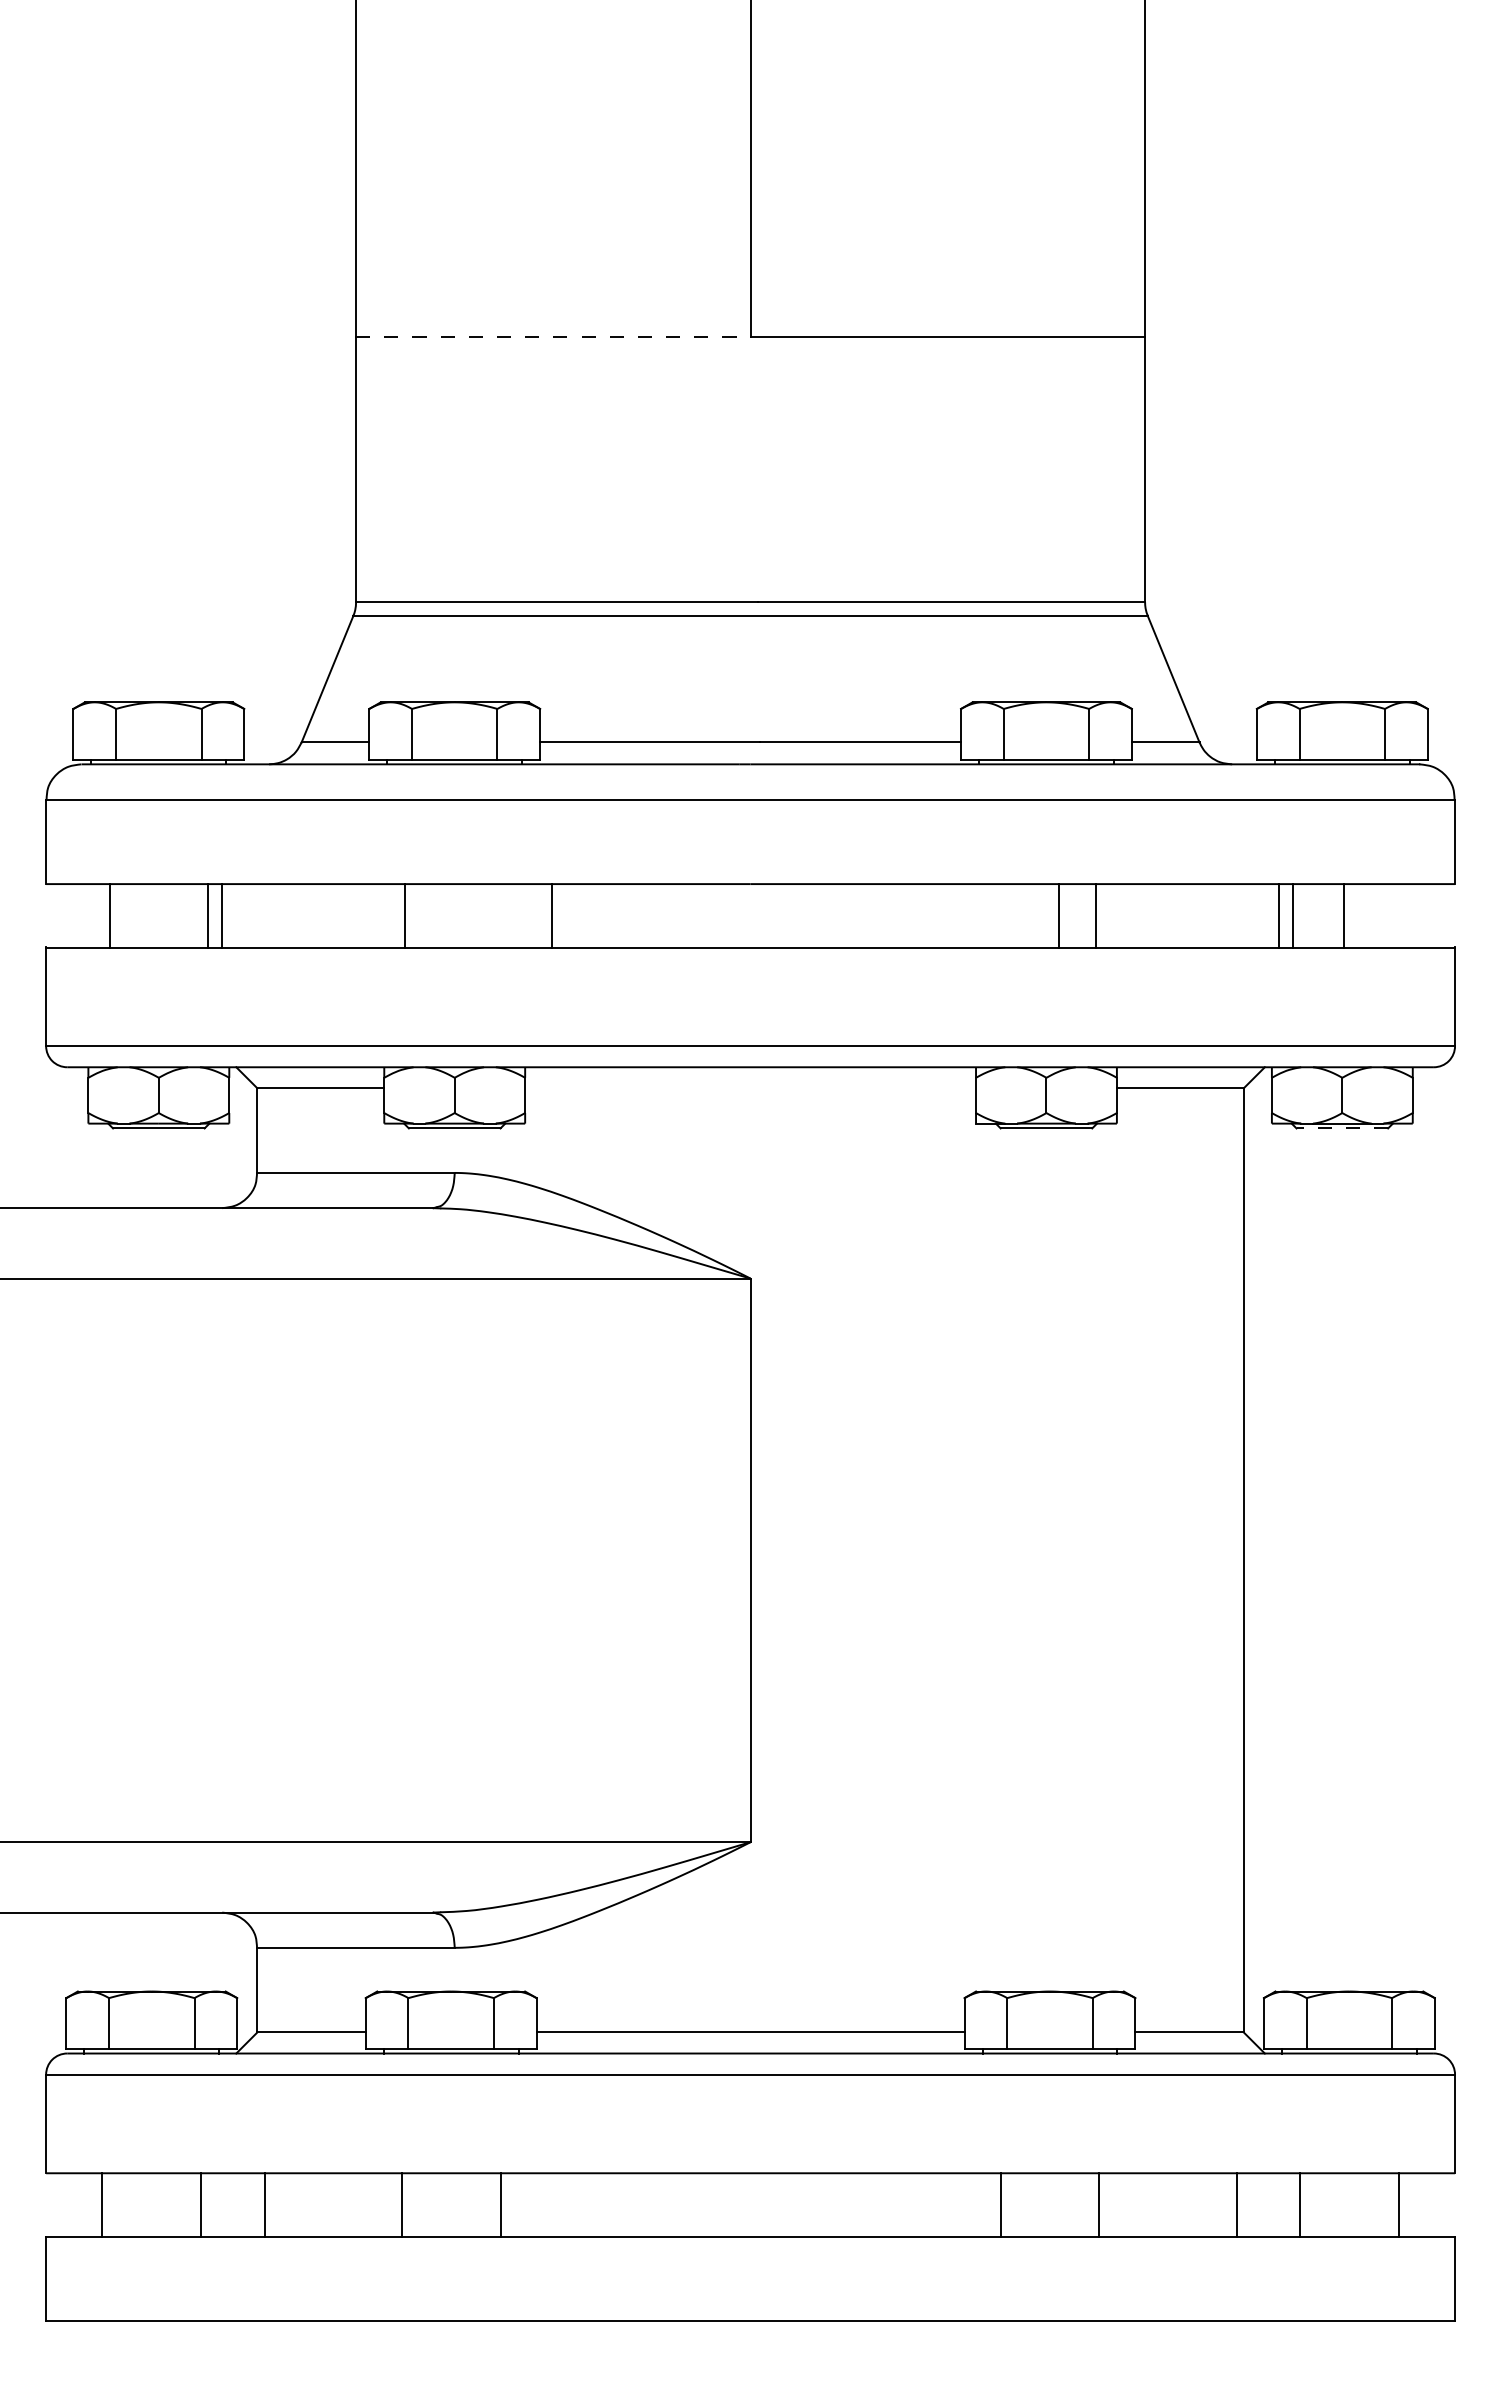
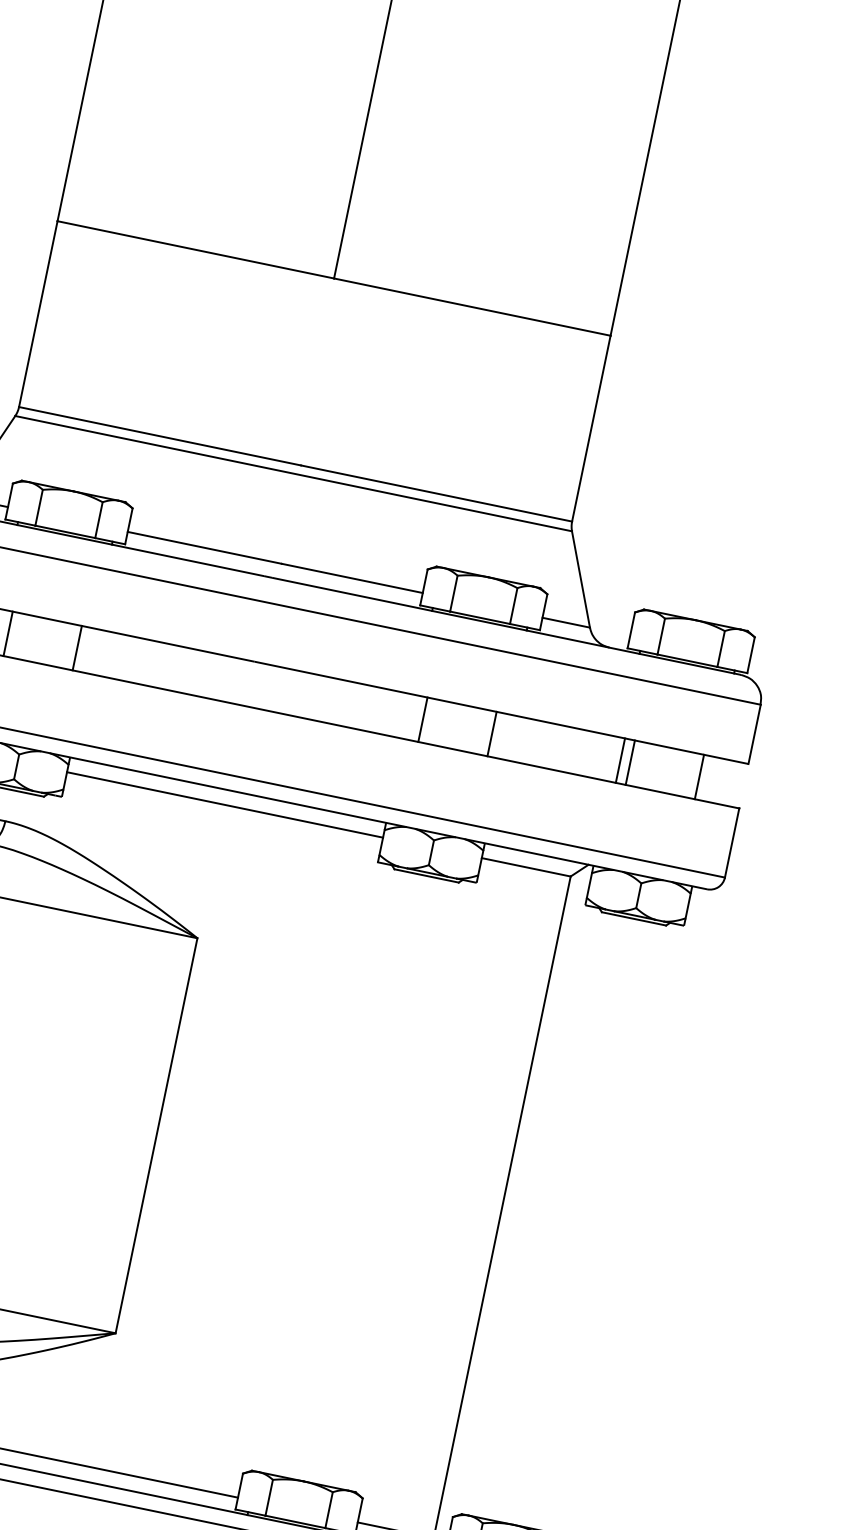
line: (553, 337) -> (195, 250), dashed -> solid
line: (552, 915) -> (77, 648), moved
line: (1059, 915) -> (423, 719), moved
line: (1343, 915) -> (699, 776), moved
line: (750, 1088) -> (224, 804), added
line: (1342, 1128) -> (634, 918), dashed -> solid

